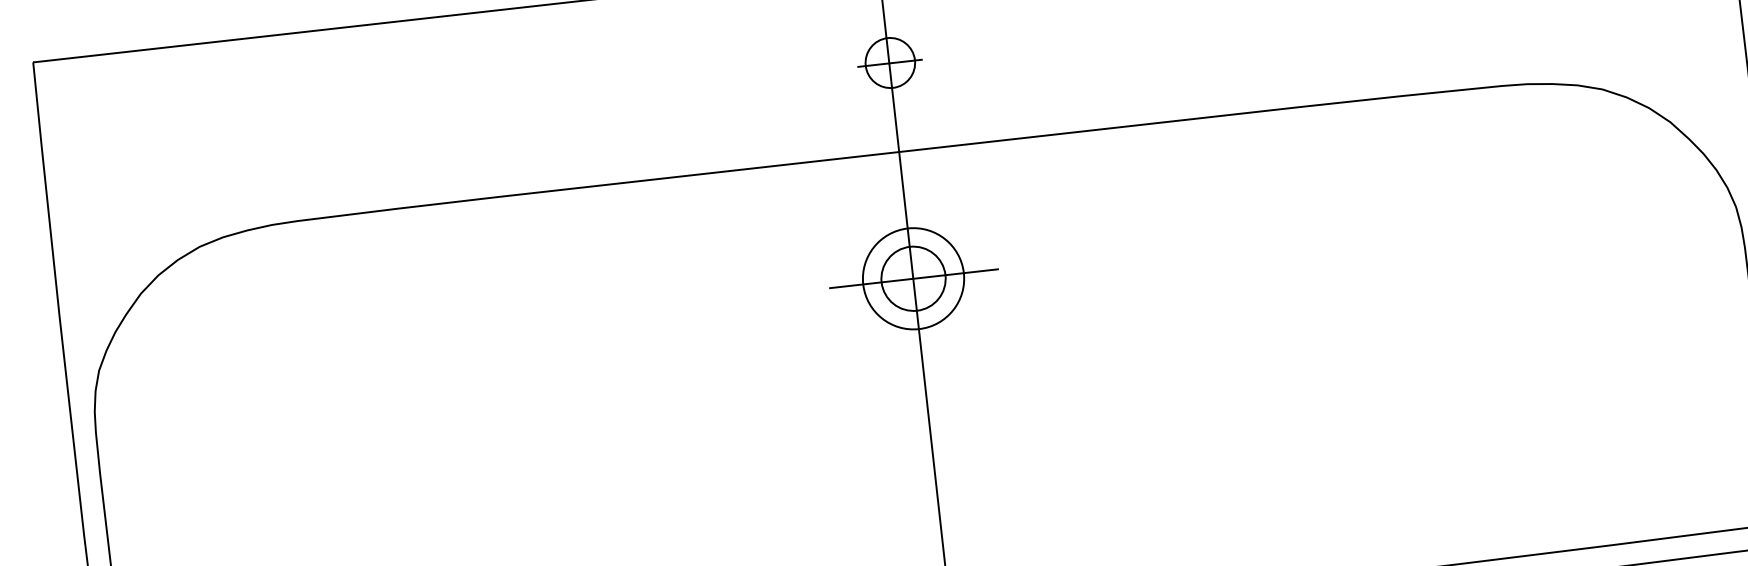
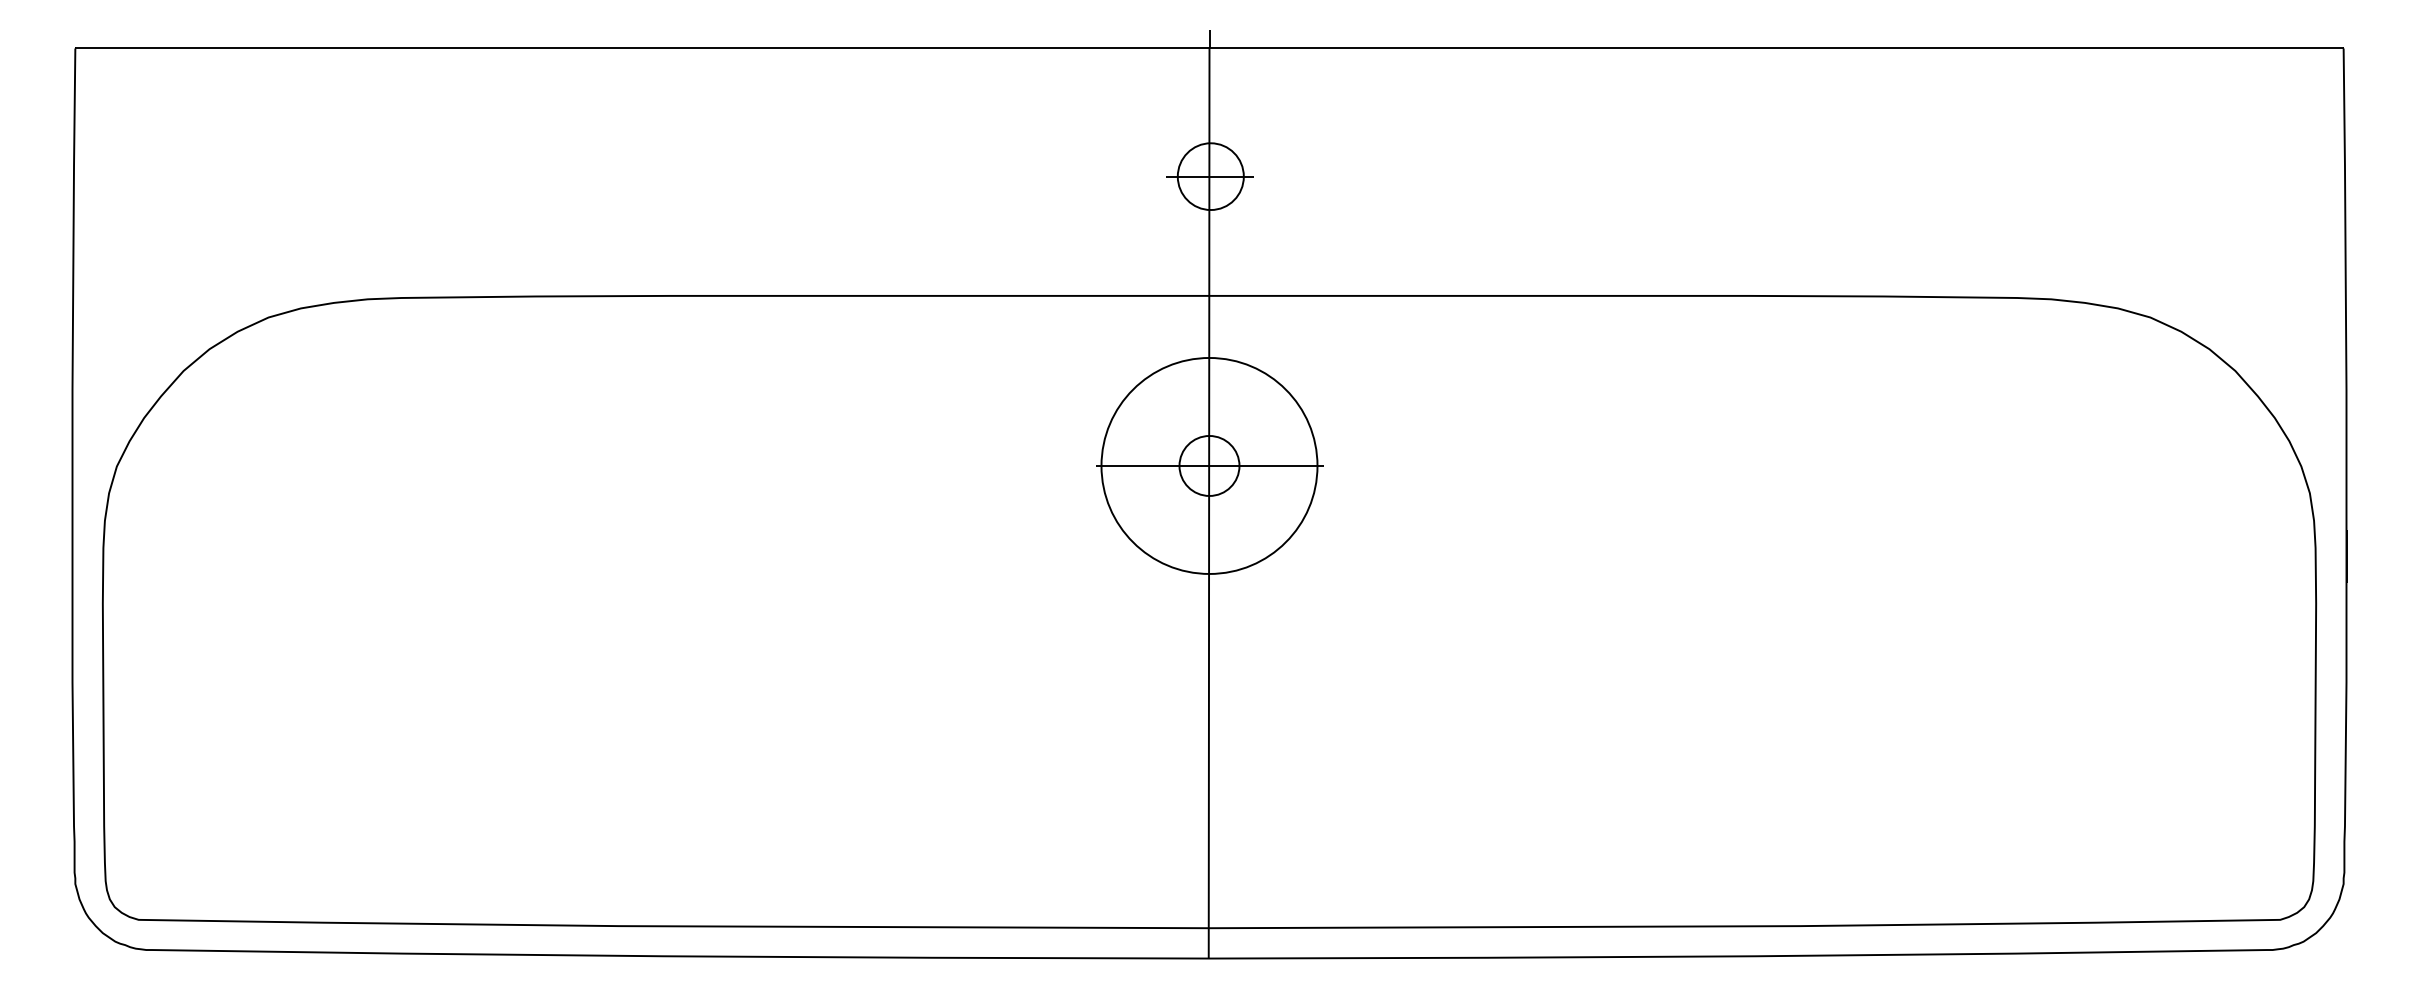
circle: (913, 278) -> (1209, 465), size x0.7
circle: (913, 278) -> (1209, 465), size x1.6

